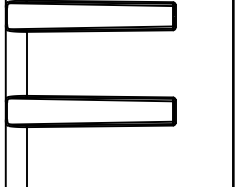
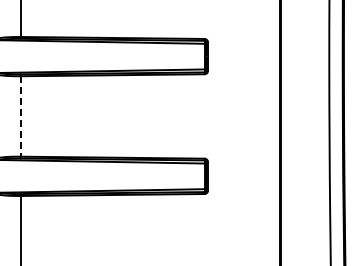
line: (26, 63) -> (20, 116), solid -> dashed

